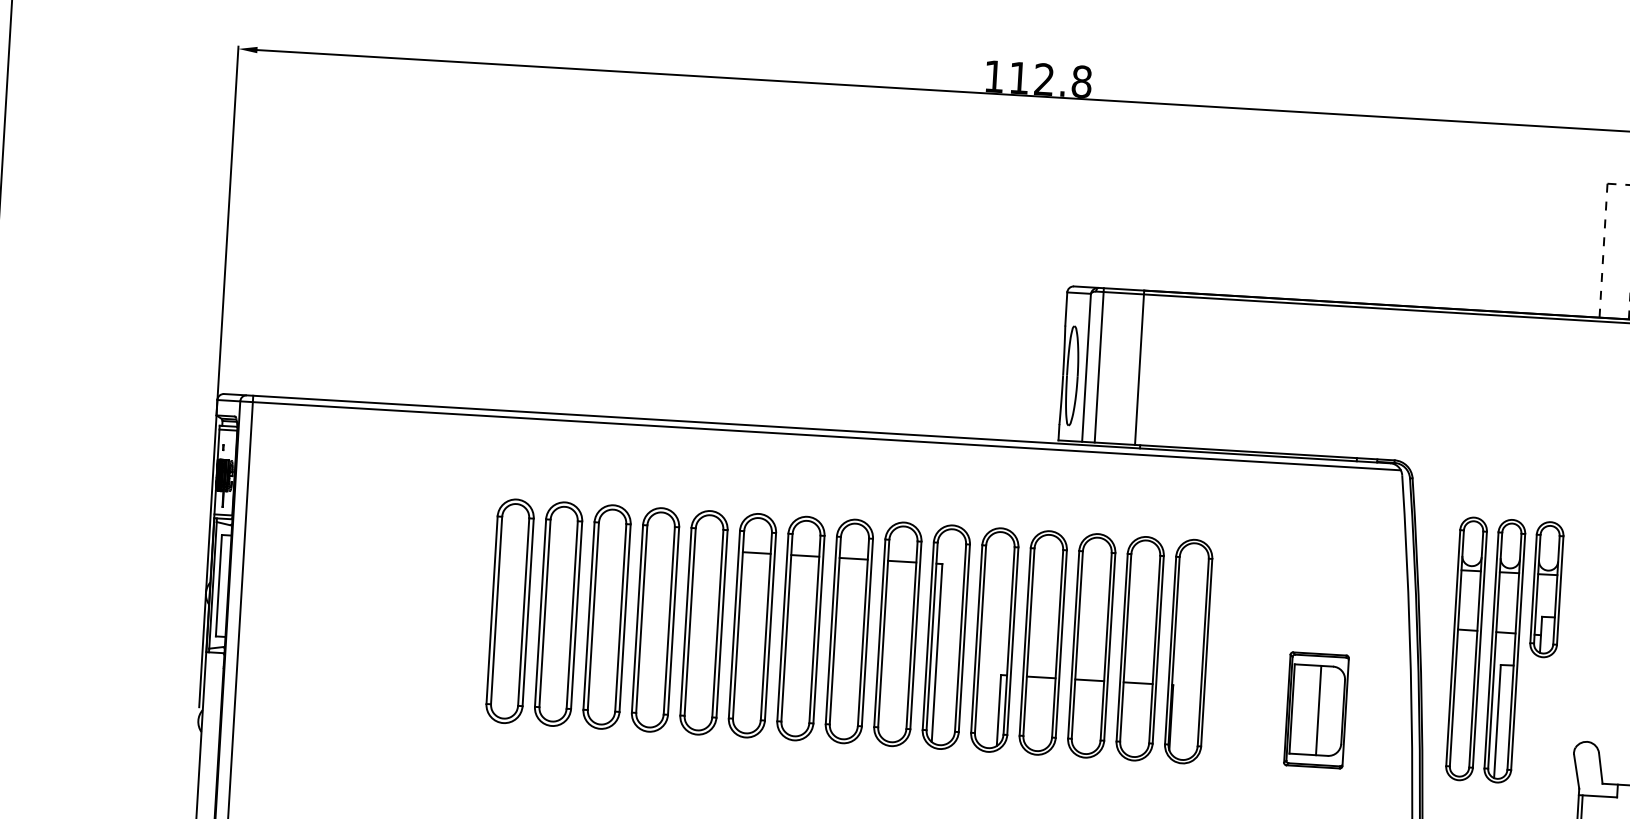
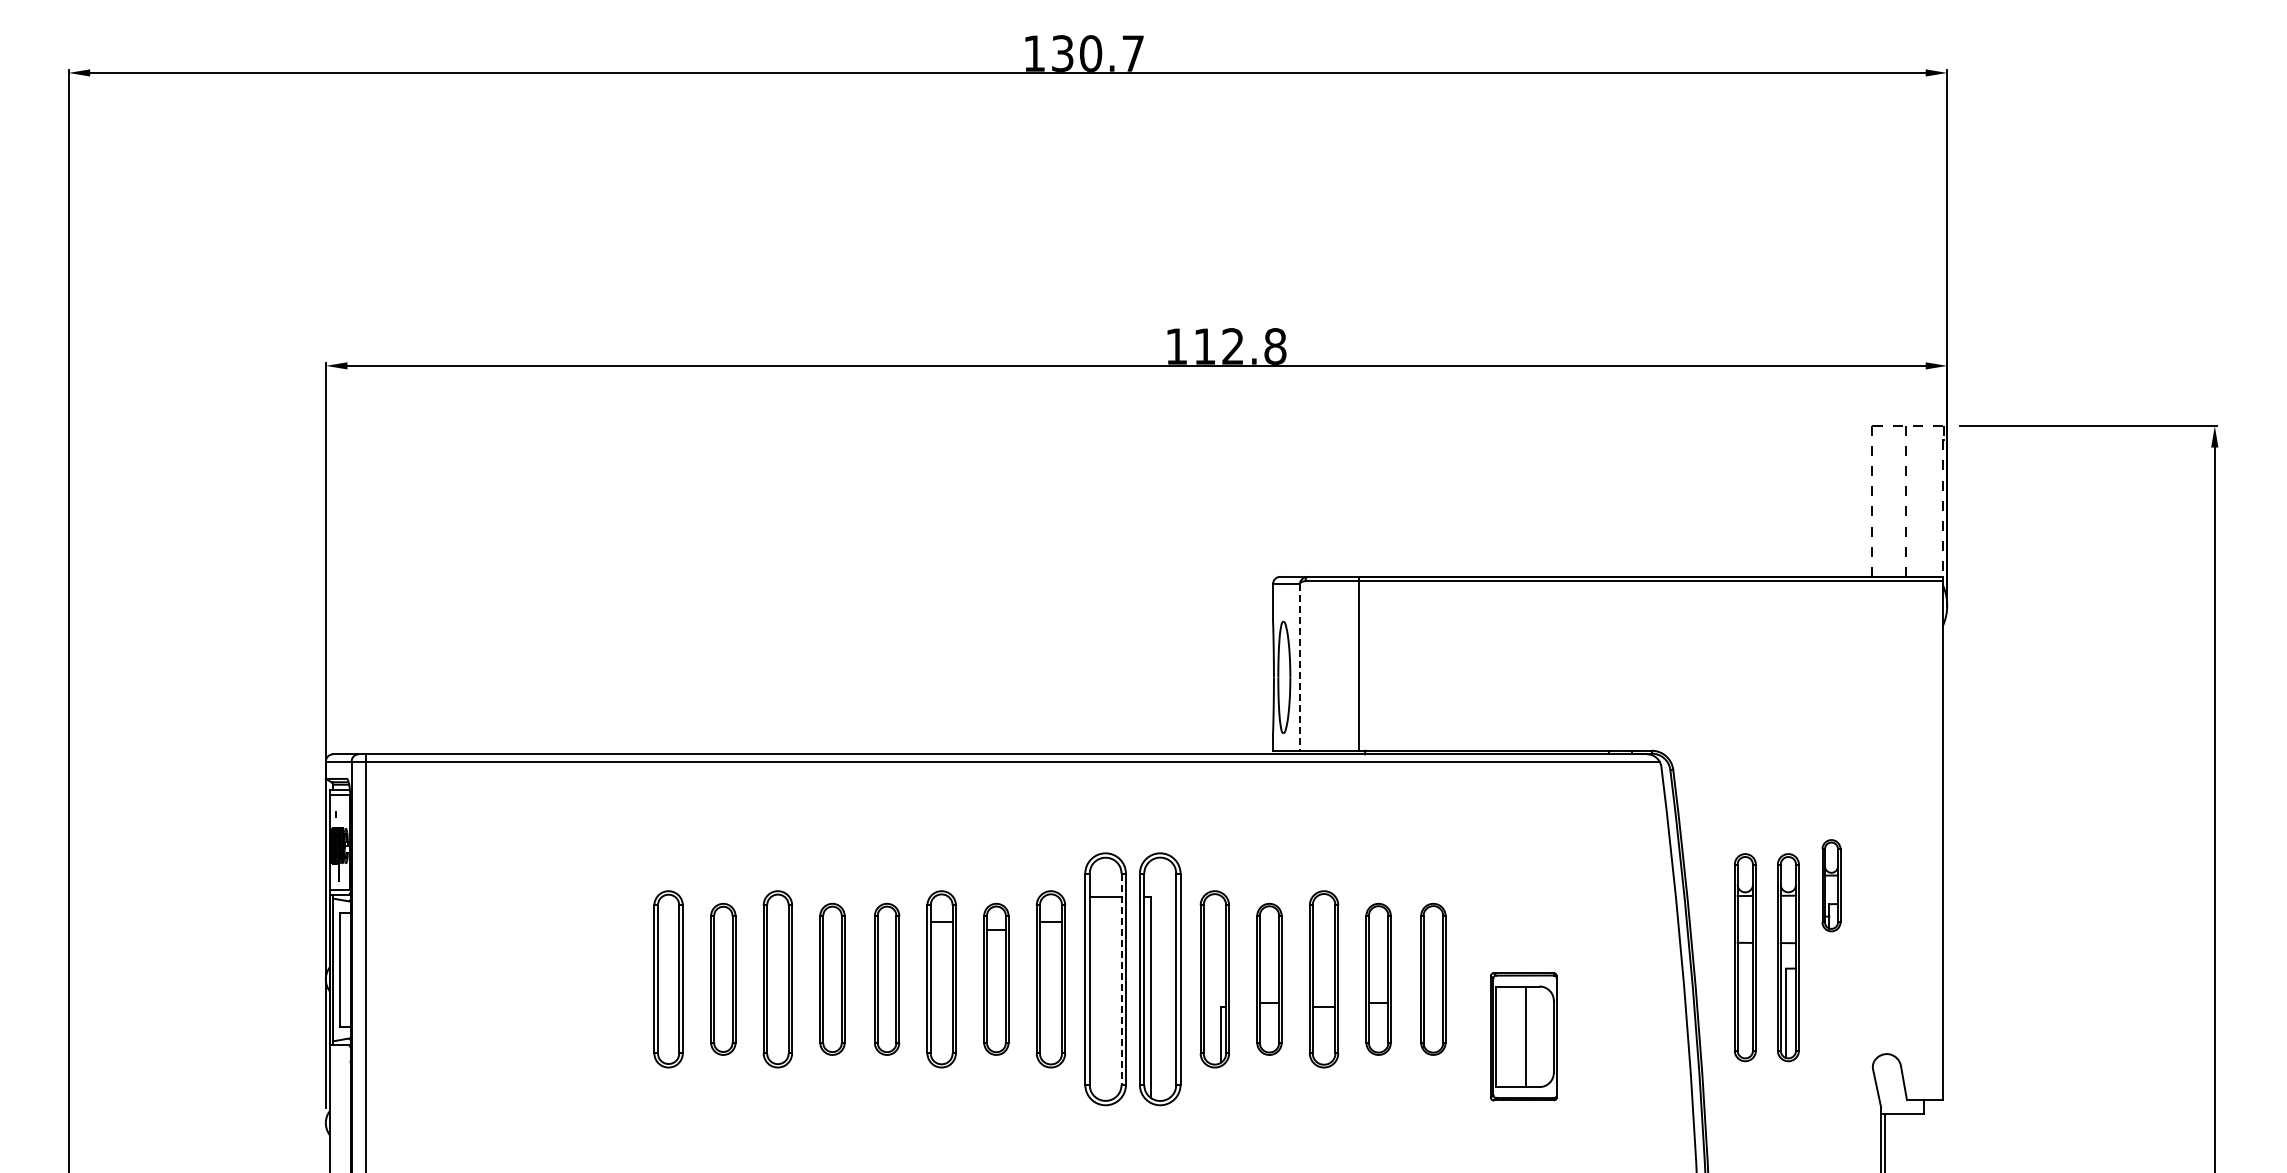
line: (1098, 365) -> (1313, 663), removed
line: (1086, 367) -> (1299, 667), solid -> dashed
part: (1546, 589) -> (1831, 885), size x0.6
part: (509, 611) -> (668, 979), size x0.7
part: (558, 614) -> (723, 979), size x0.6
part: (606, 617) -> (777, 979), size x0.7
part: (655, 620) -> (832, 979), size x0.6
part: (703, 622) -> (886, 979), size x0.6
part: (752, 625) -> (941, 979), size x0.7
part: (801, 628) -> (996, 979), size x0.6
part: (848, 631) -> (1050, 979), size x0.7
line: (911, 635) -> (1121, 979), solid -> dashed
part: (994, 640) -> (1214, 979), size x0.7
part: (1043, 643) -> (1269, 979), size x0.6
part: (1091, 646) -> (1323, 979), size x0.7
part: (1139, 648) -> (1378, 979), size x0.6
part: (1466, 648) -> (1745, 957), size x0.7
part: (1188, 651) -> (1433, 979), size x0.6
part: (1504, 651) -> (1788, 957), size x0.7
part: (1316, 710) -> (1523, 1036), moved

